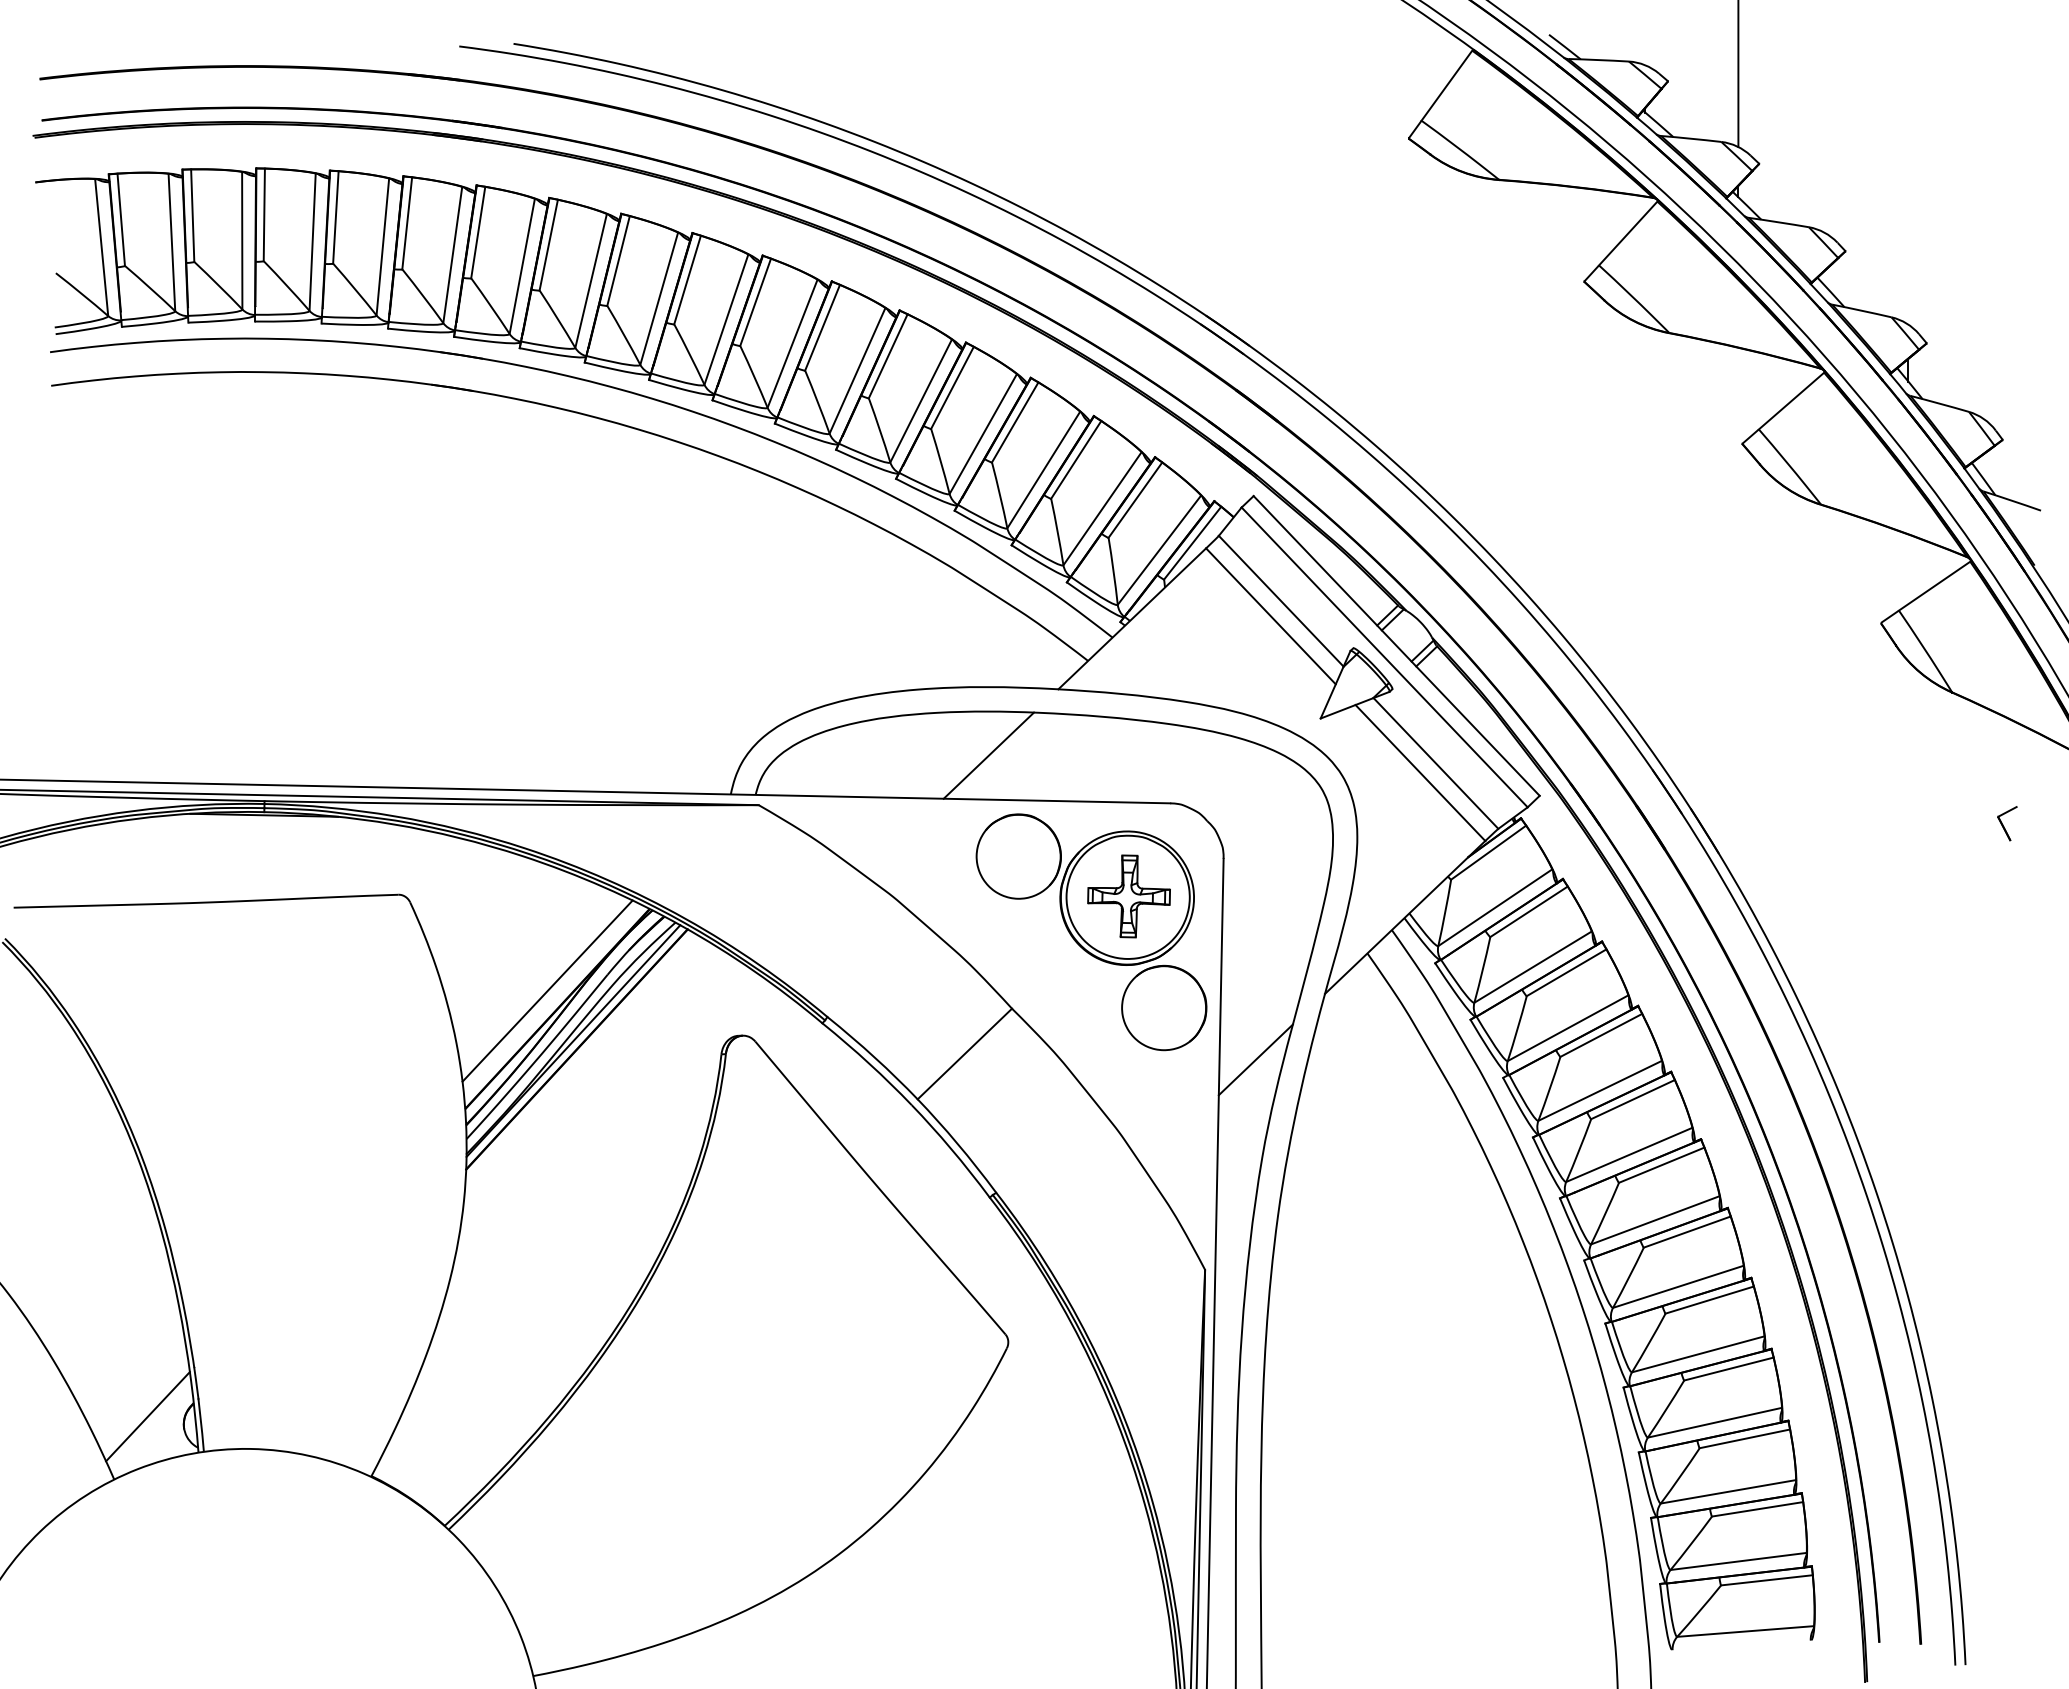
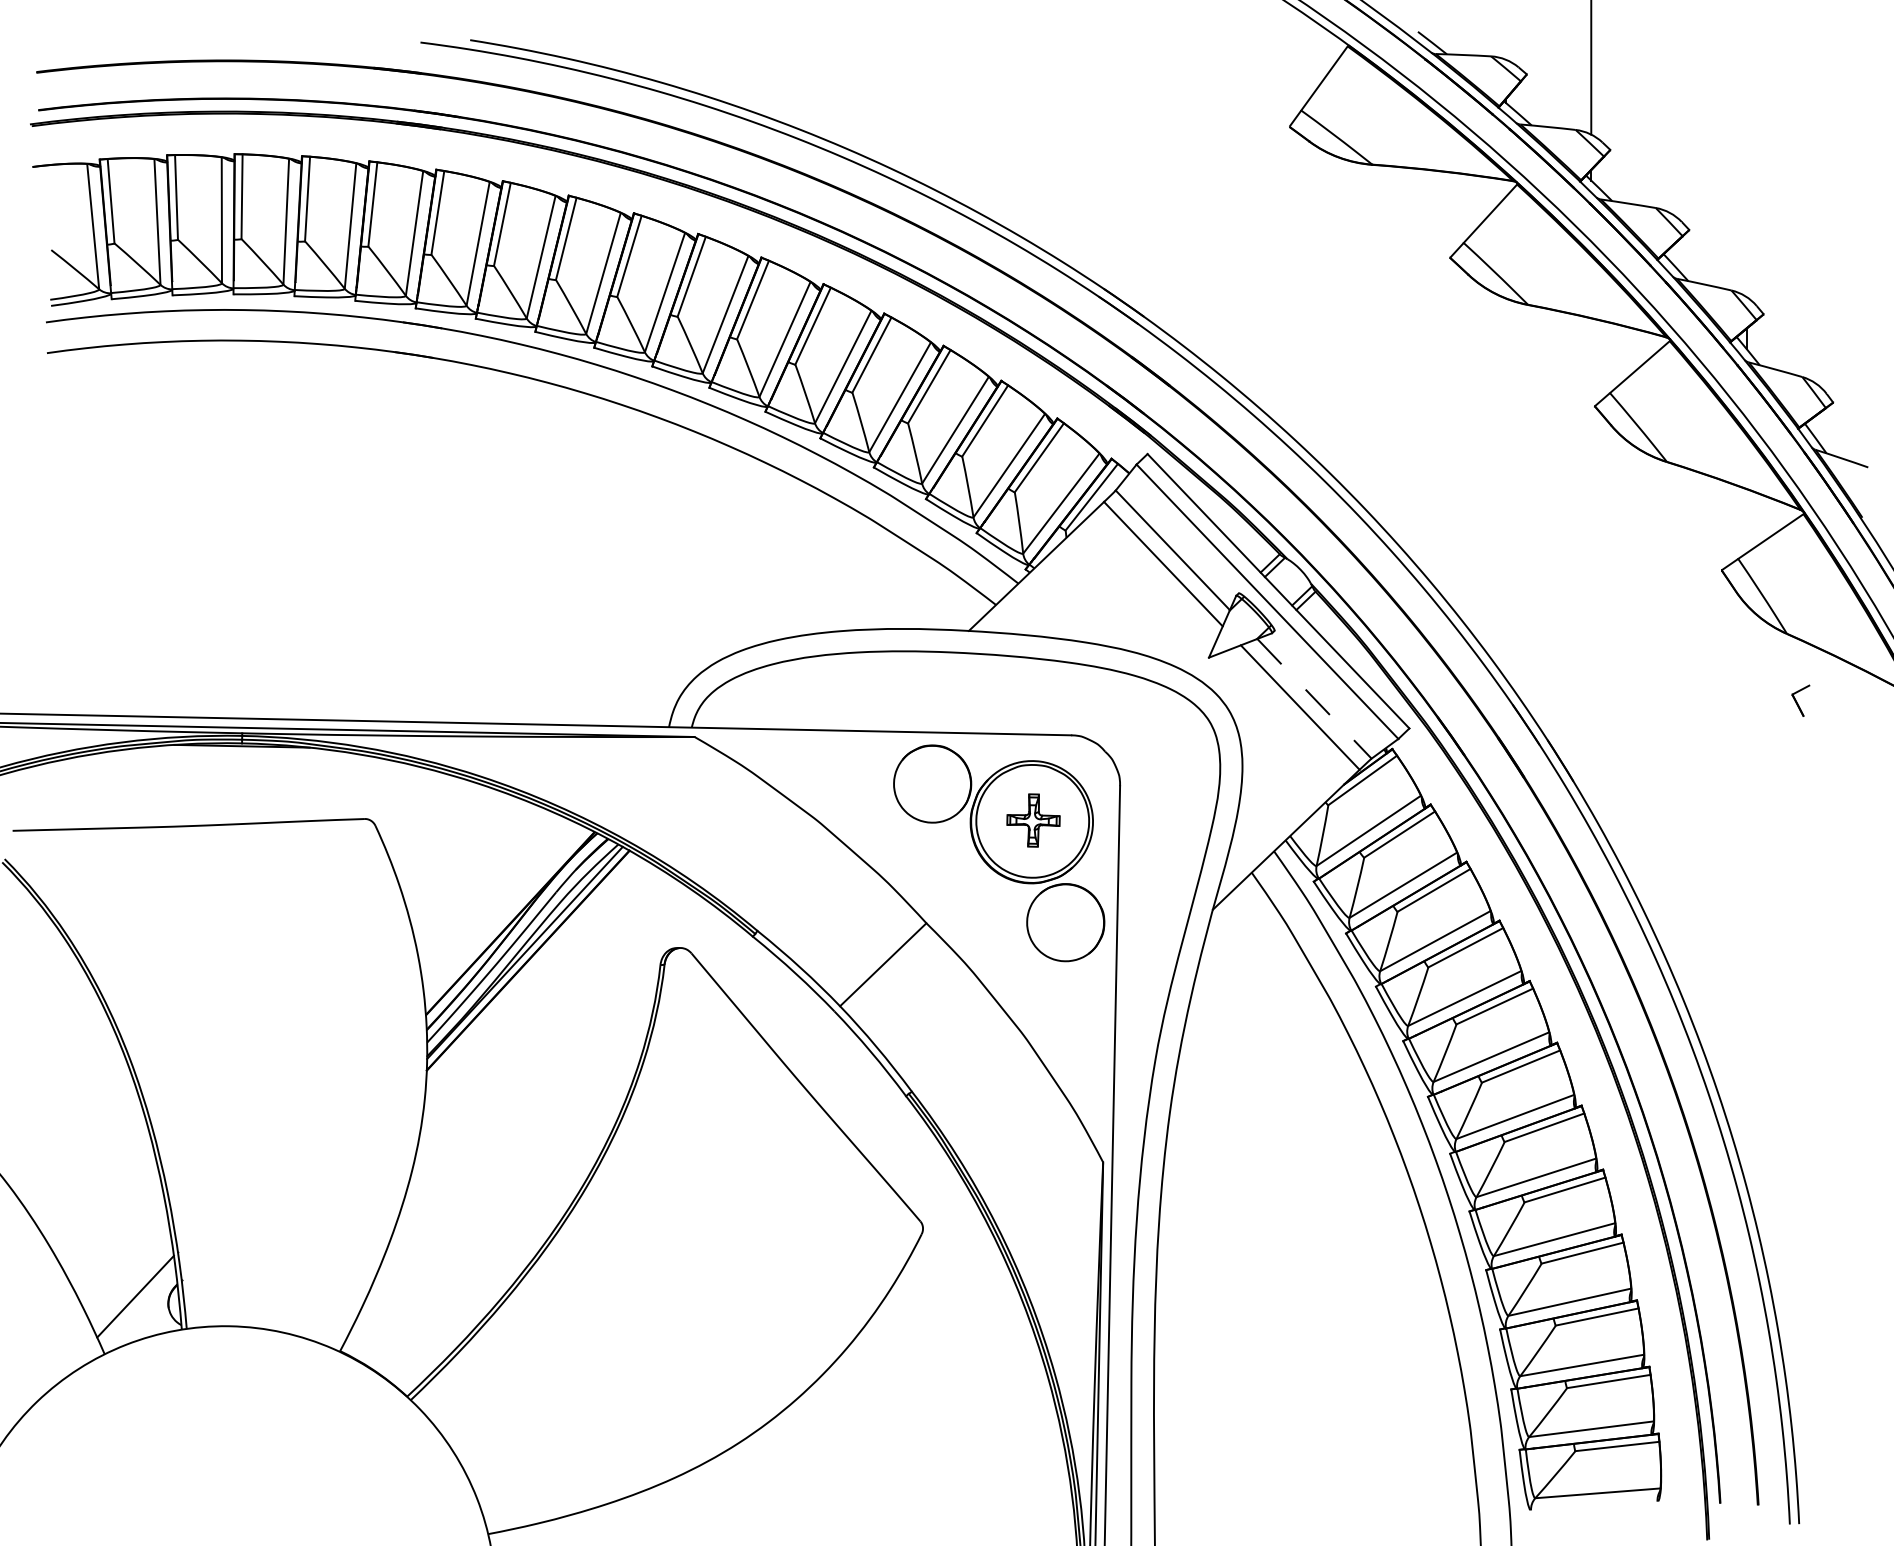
line: (988, 755) -> (904, 691), removed
line: (1436, 763) -> (1314, 698), solid -> dashed
part: (2007, 823) -> (1800, 700), moved
part: (1128, 896) -> (1033, 820), size x0.7
line: (547, 990) -> (501, 906), removed
line: (1255, 1059) -> (1149, 969), removed

